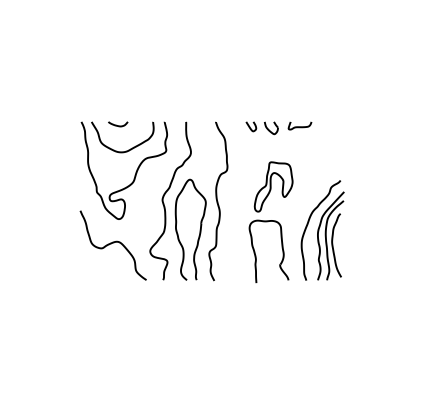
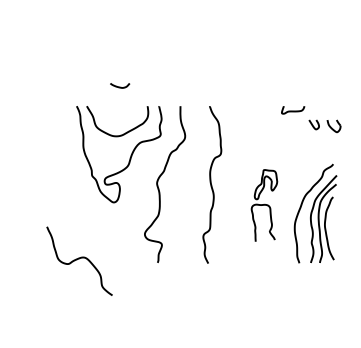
curve: (118, 125) -> (120, 86), moved
part: (261, 128) -> (324, 126), moved
part: (270, 222) -> (263, 205), size x0.6
part: (199, 229) -> (193, 212), removed
curve: (111, 244) -> (77, 260), moved

